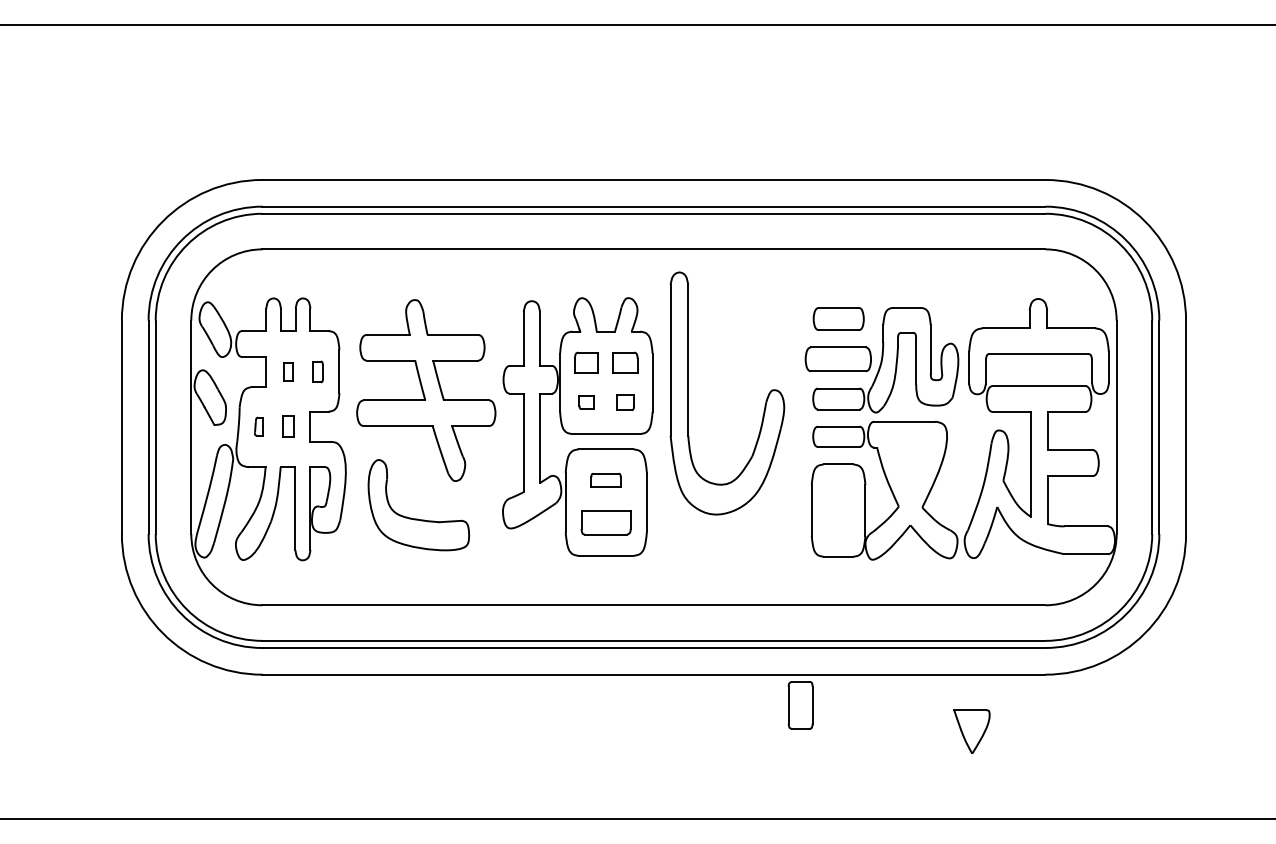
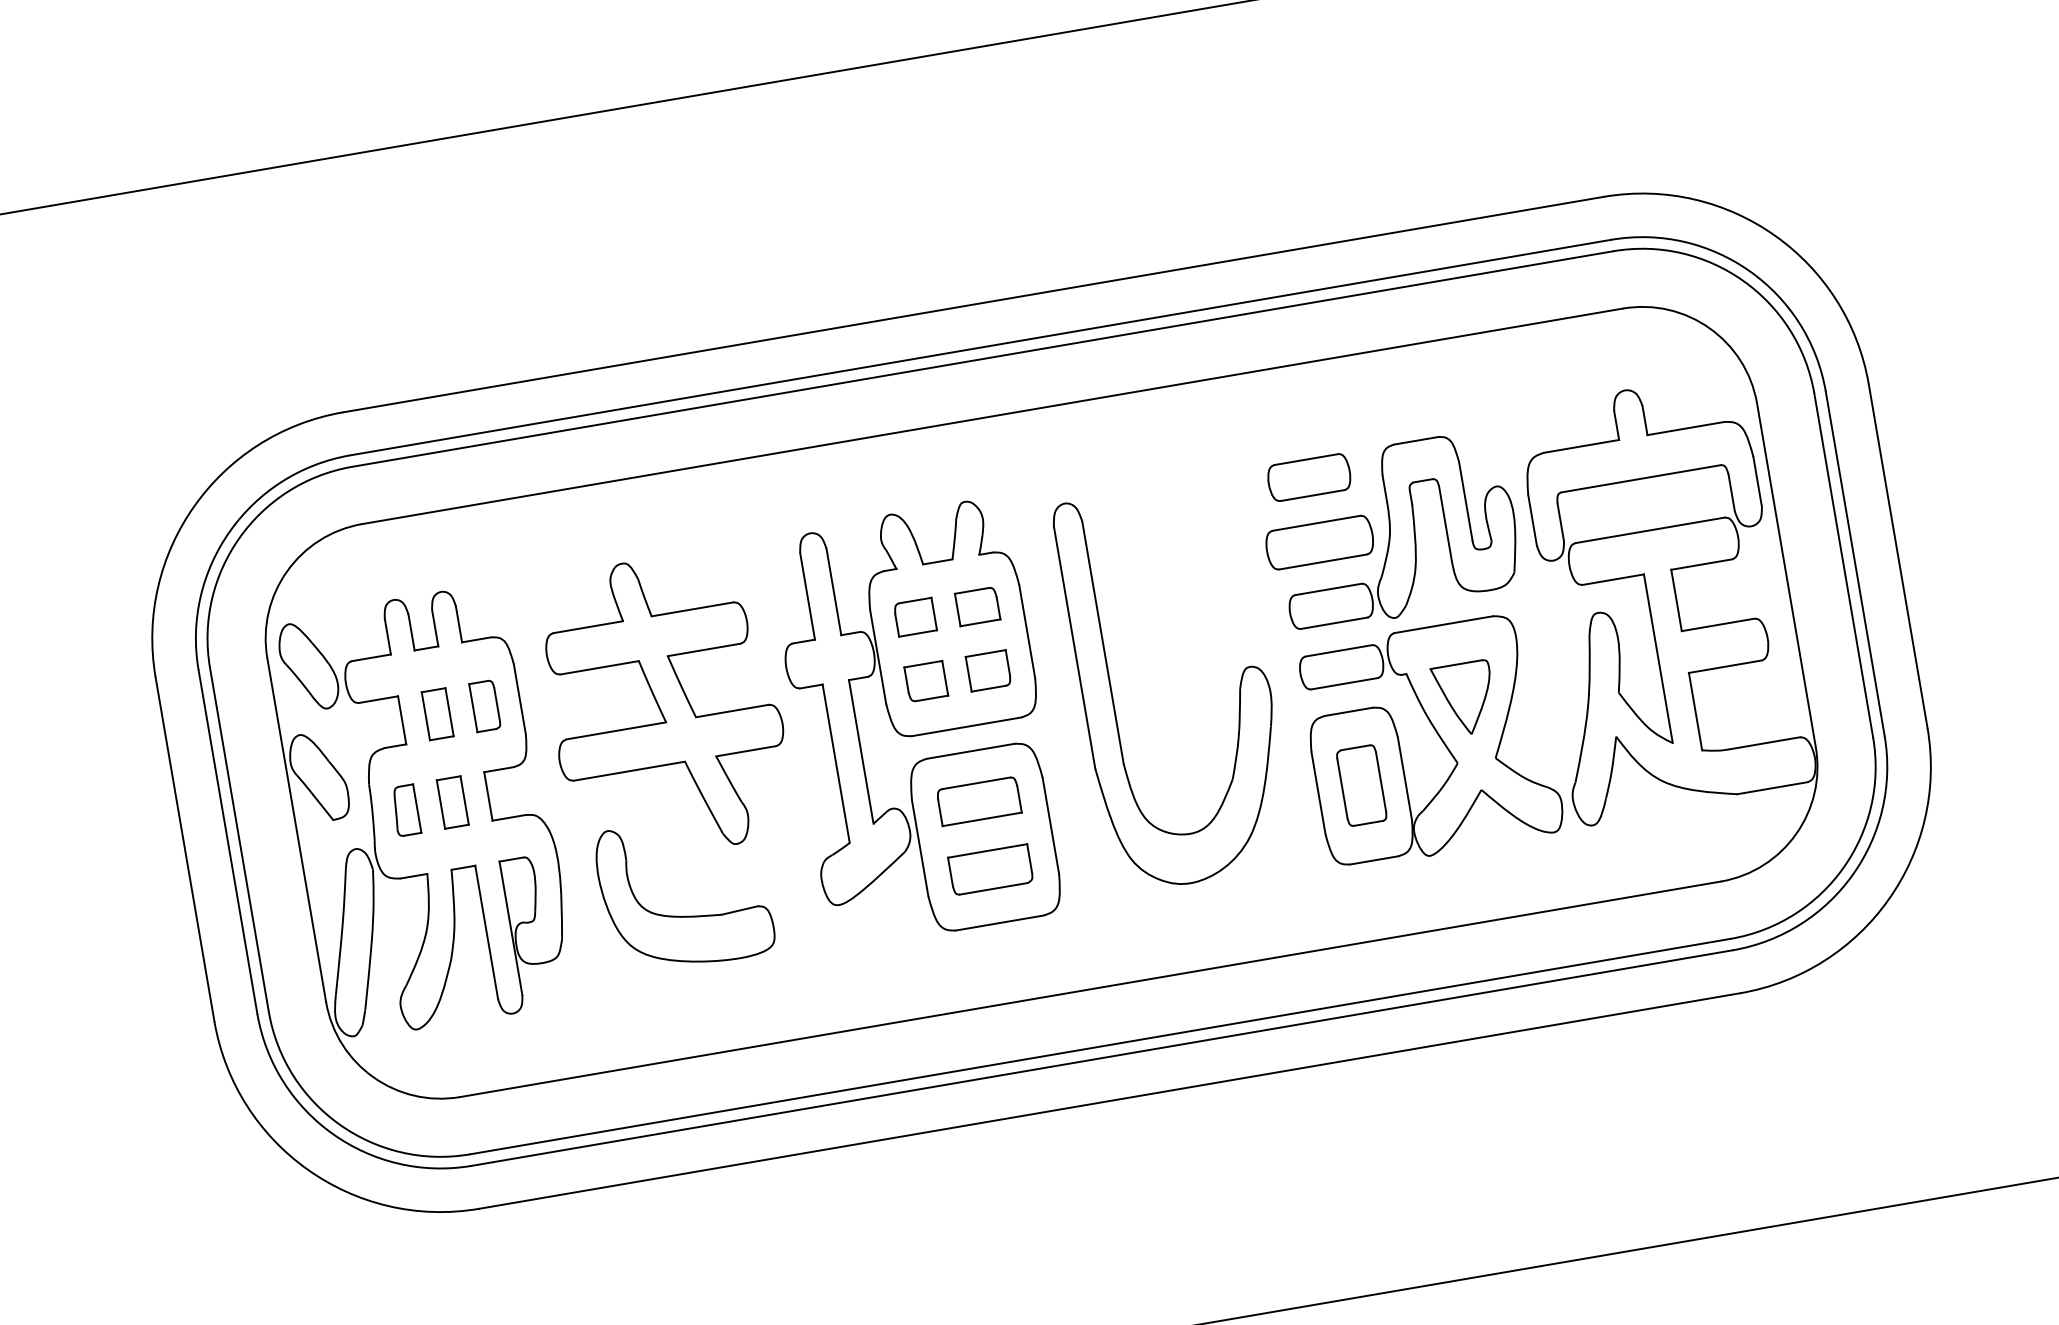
part: (288, 371) -> (437, 713), size x1.67
part: (317, 371) -> (484, 705), size x1.43
part: (765, 400) -> (1238, 686), moved
part: (586, 402) -> (926, 681), size x1.67
part: (625, 402) -> (988, 670), size x1.43
part: (258, 426) -> (404, 810), size x1.67
part: (288, 426) -> (452, 802), size x1.43
part: (605, 480) -> (978, 801), size x1.67
part: (800, 705) -> (1361, 785), moved
part: (971, 731) -> (1464, 698), moved

